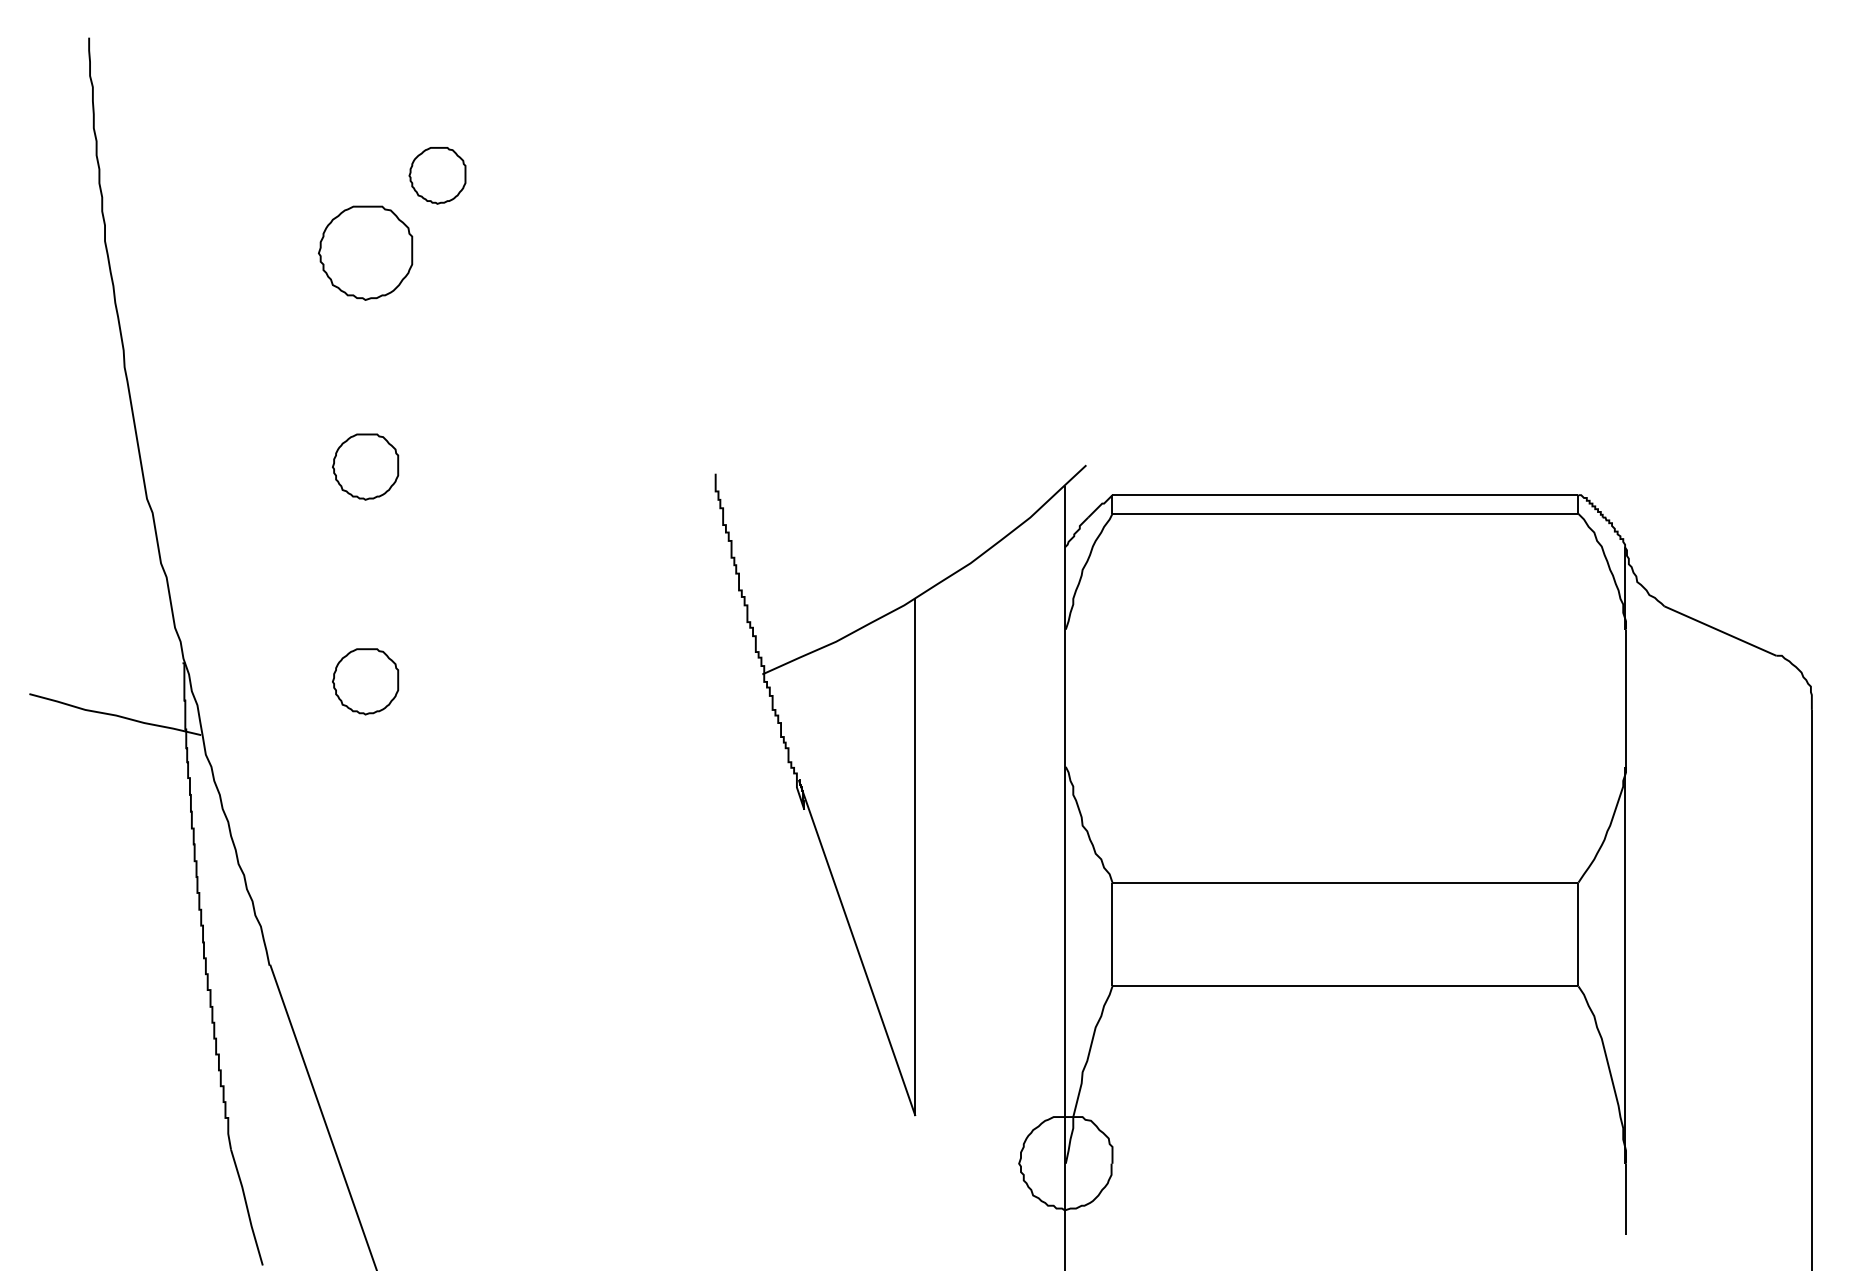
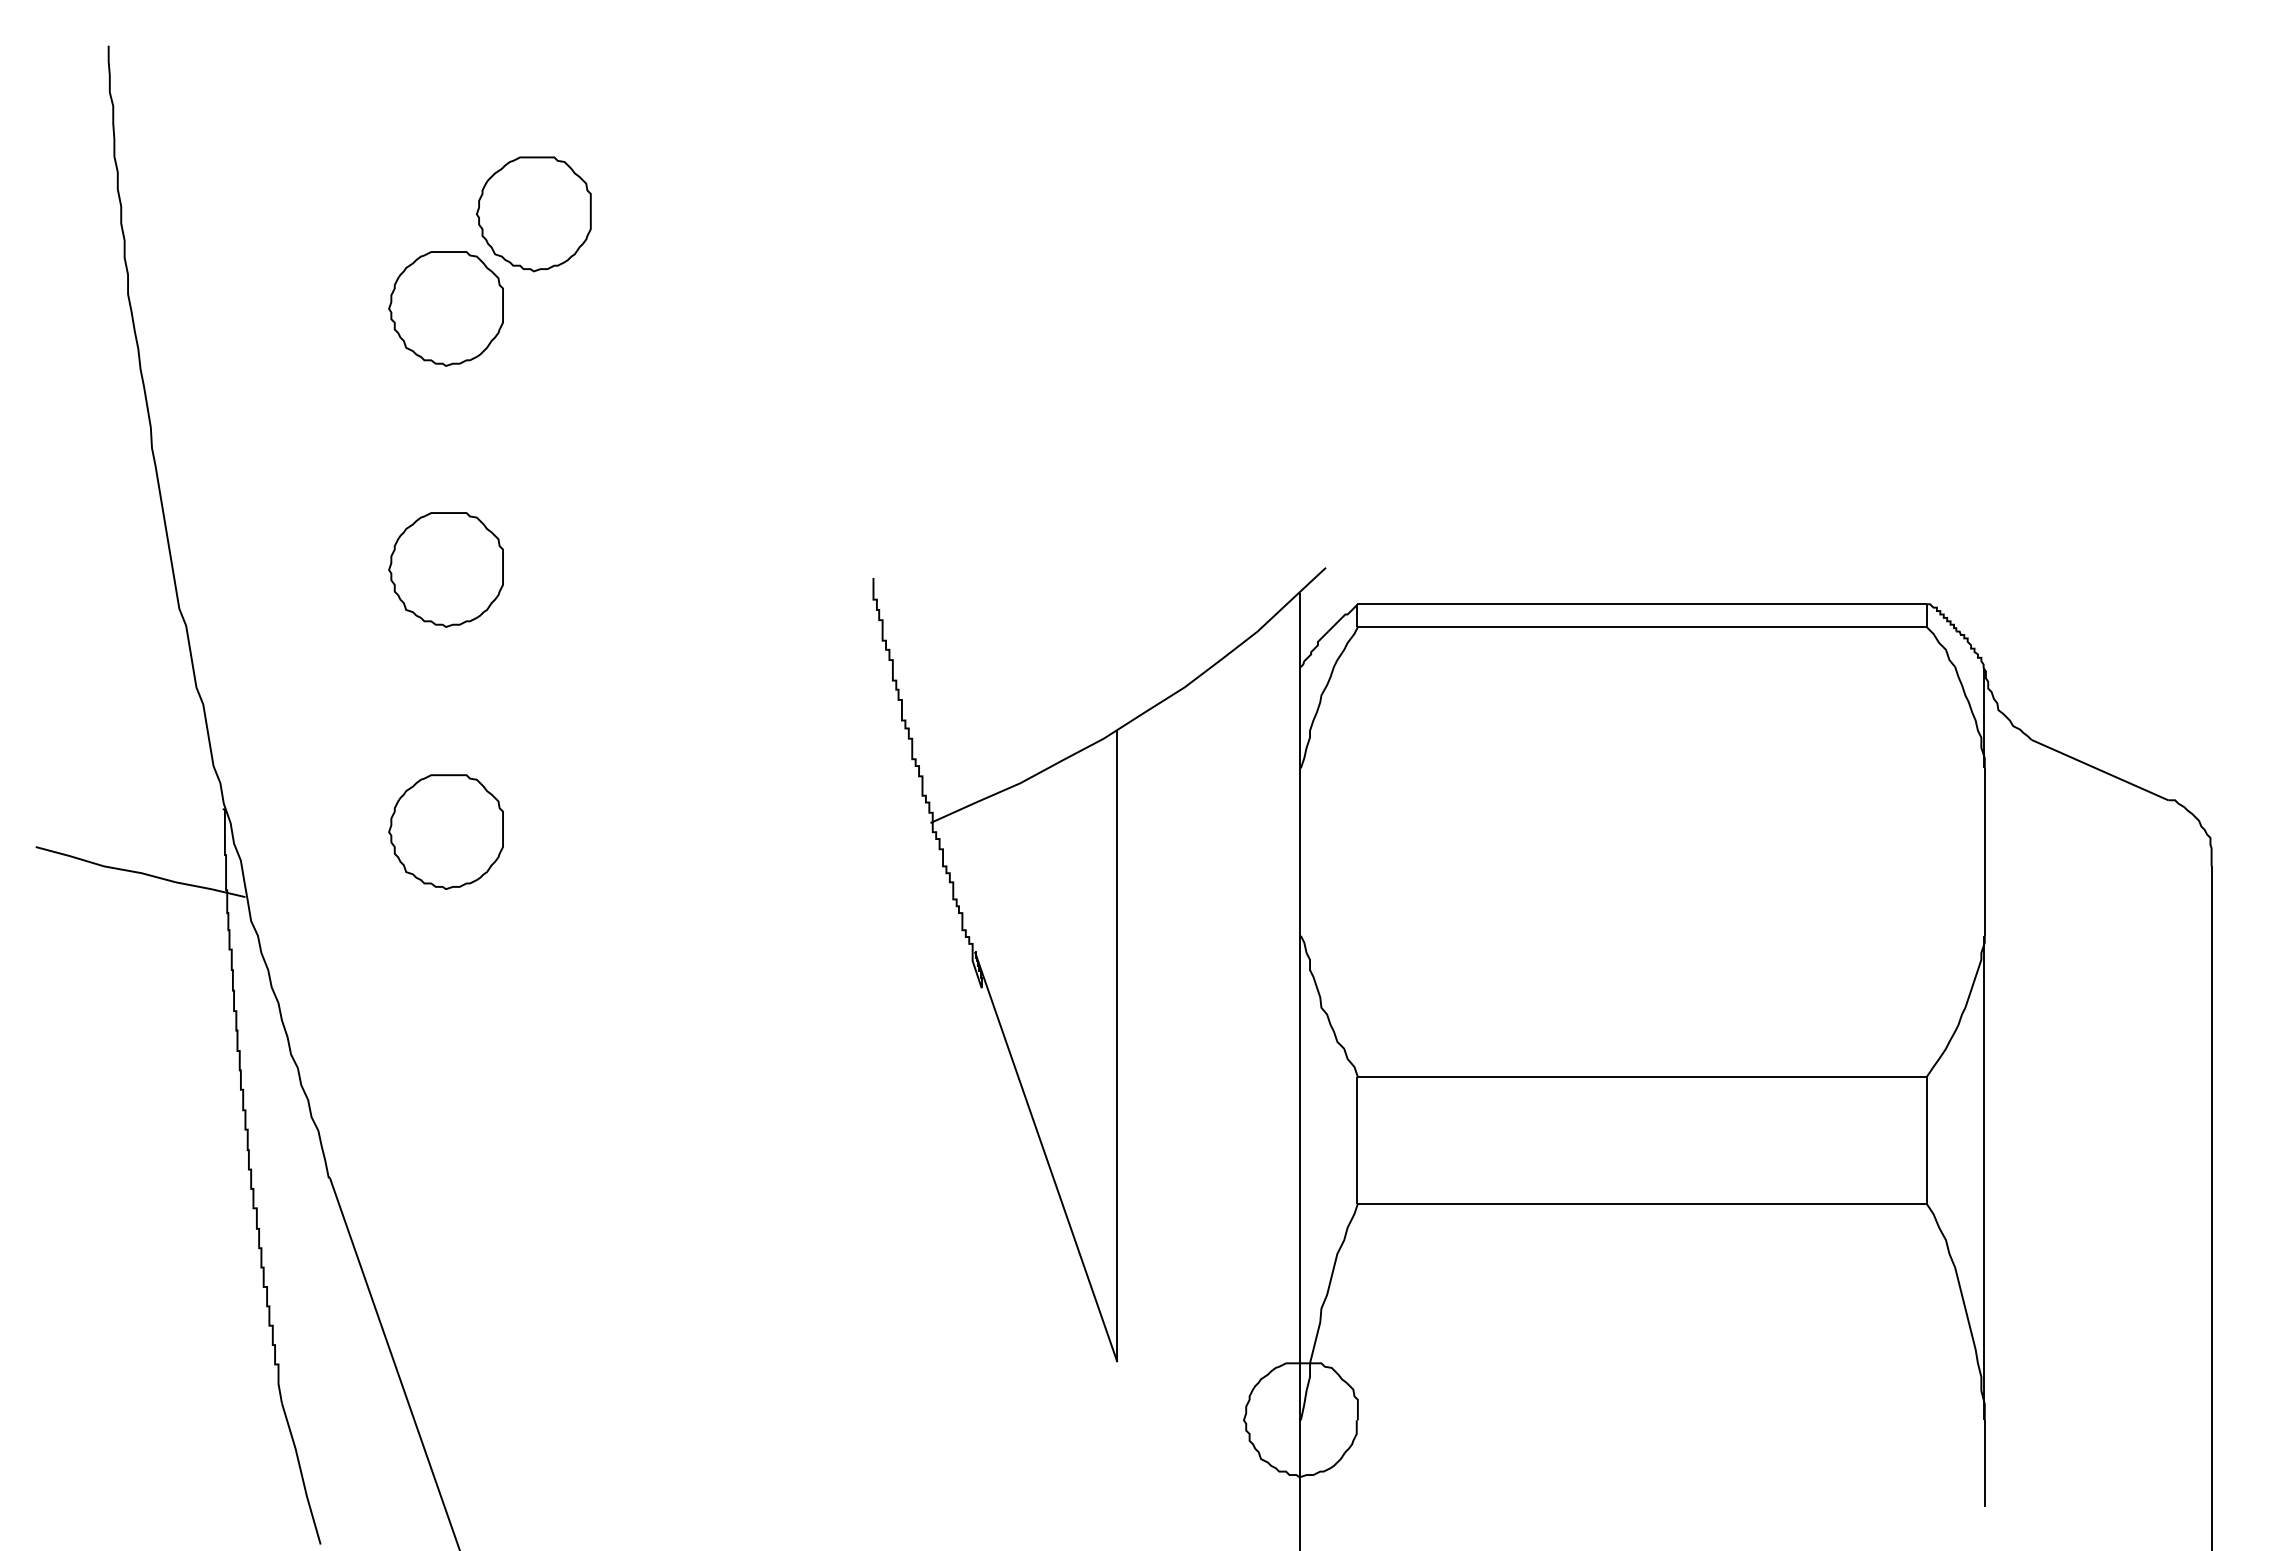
part: (437, 175) -> (533, 214), size x1.67
part: (365, 466) -> (445, 569), size x1.43
part: (365, 681) -> (445, 831), size x1.43

